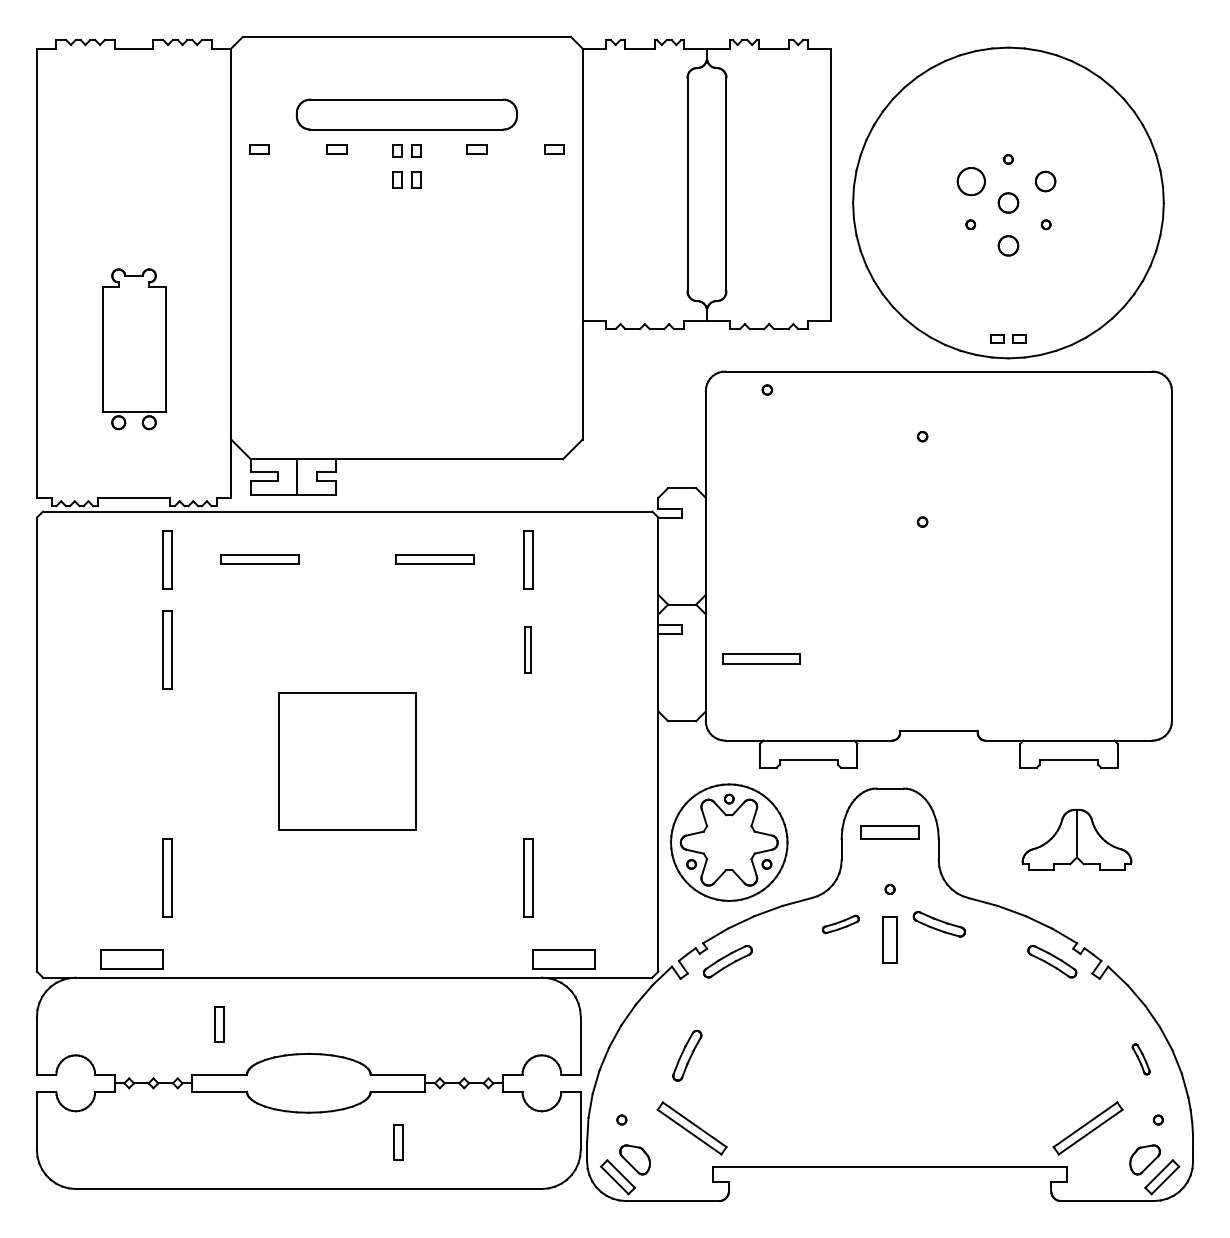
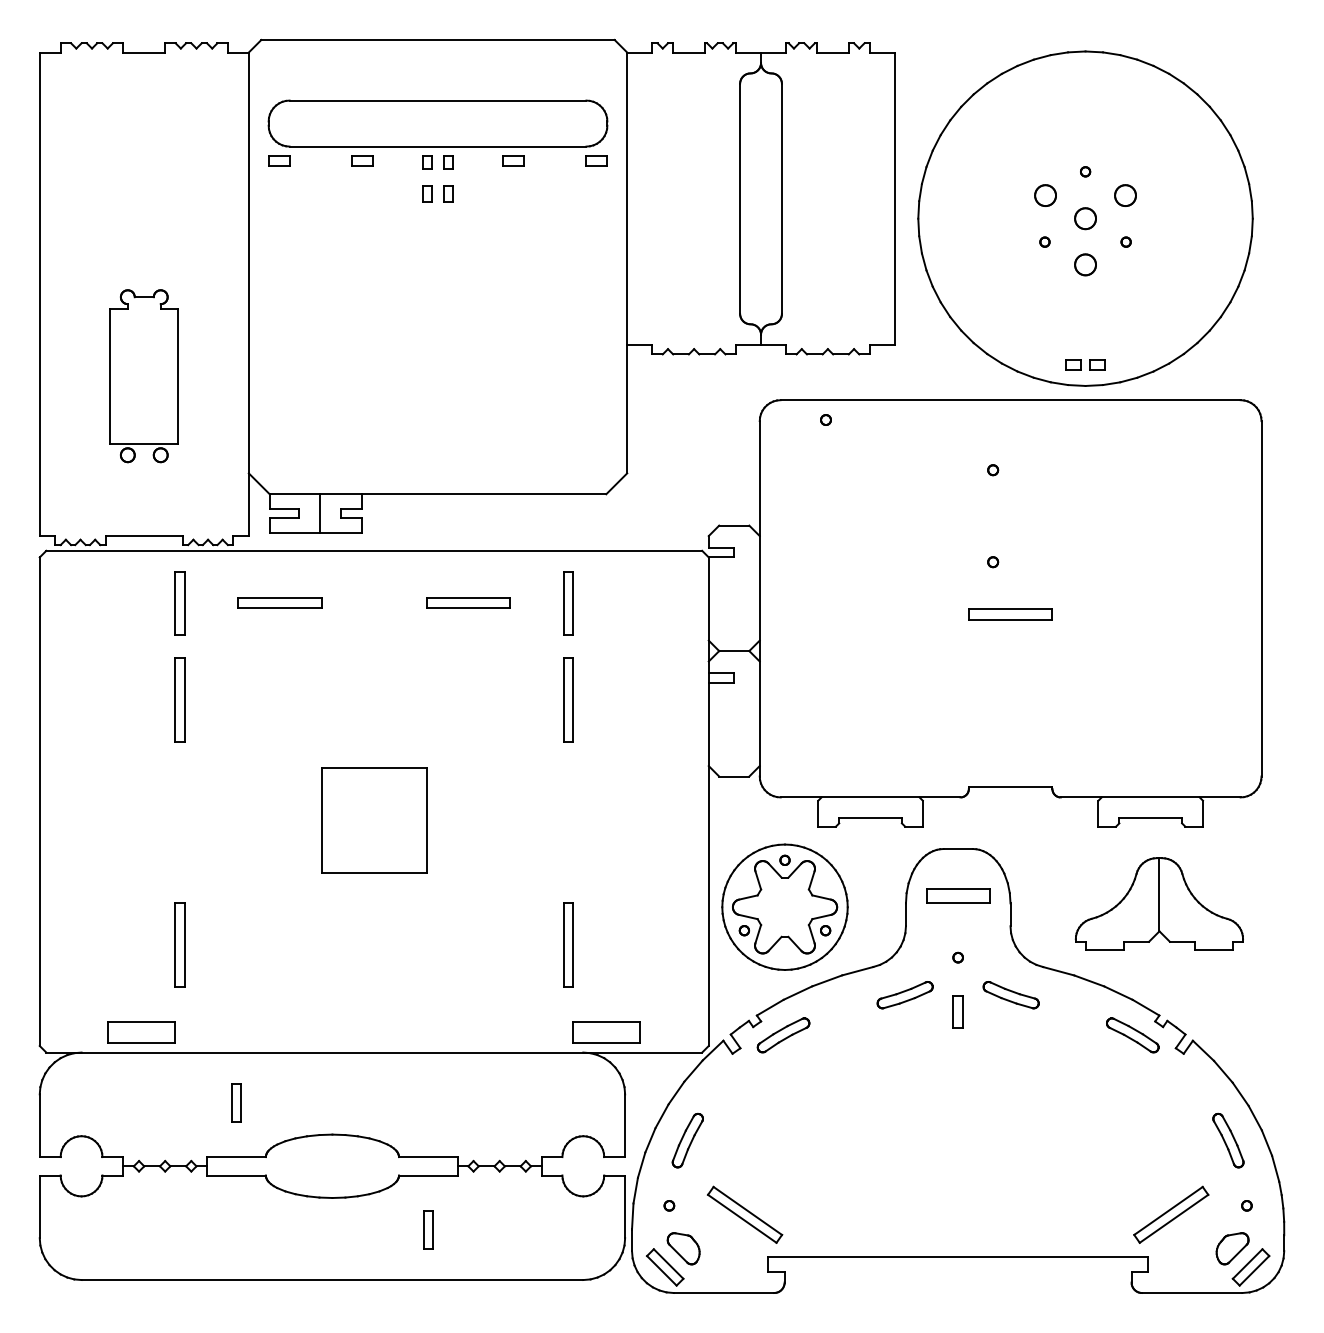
part: (406, 114) -> (437, 123), size x1.43
part: (971, 181) -> (1045, 195), size x0.71
part: (528, 649) -> (568, 699), size x1.67
part: (761, 658) -> (1010, 614), moved
part: (347, 762) -> (374, 820), size x0.71
part: (1076, 839) -> (1158, 903), size x1.43
part: (840, 924) -> (904, 995), size x1.43
part: (889, 939) -> (957, 1011), size x0.62
part: (686, 1055) -> (687, 1140), moved
part: (1141, 1059) -> (1228, 1140), size x1.67

